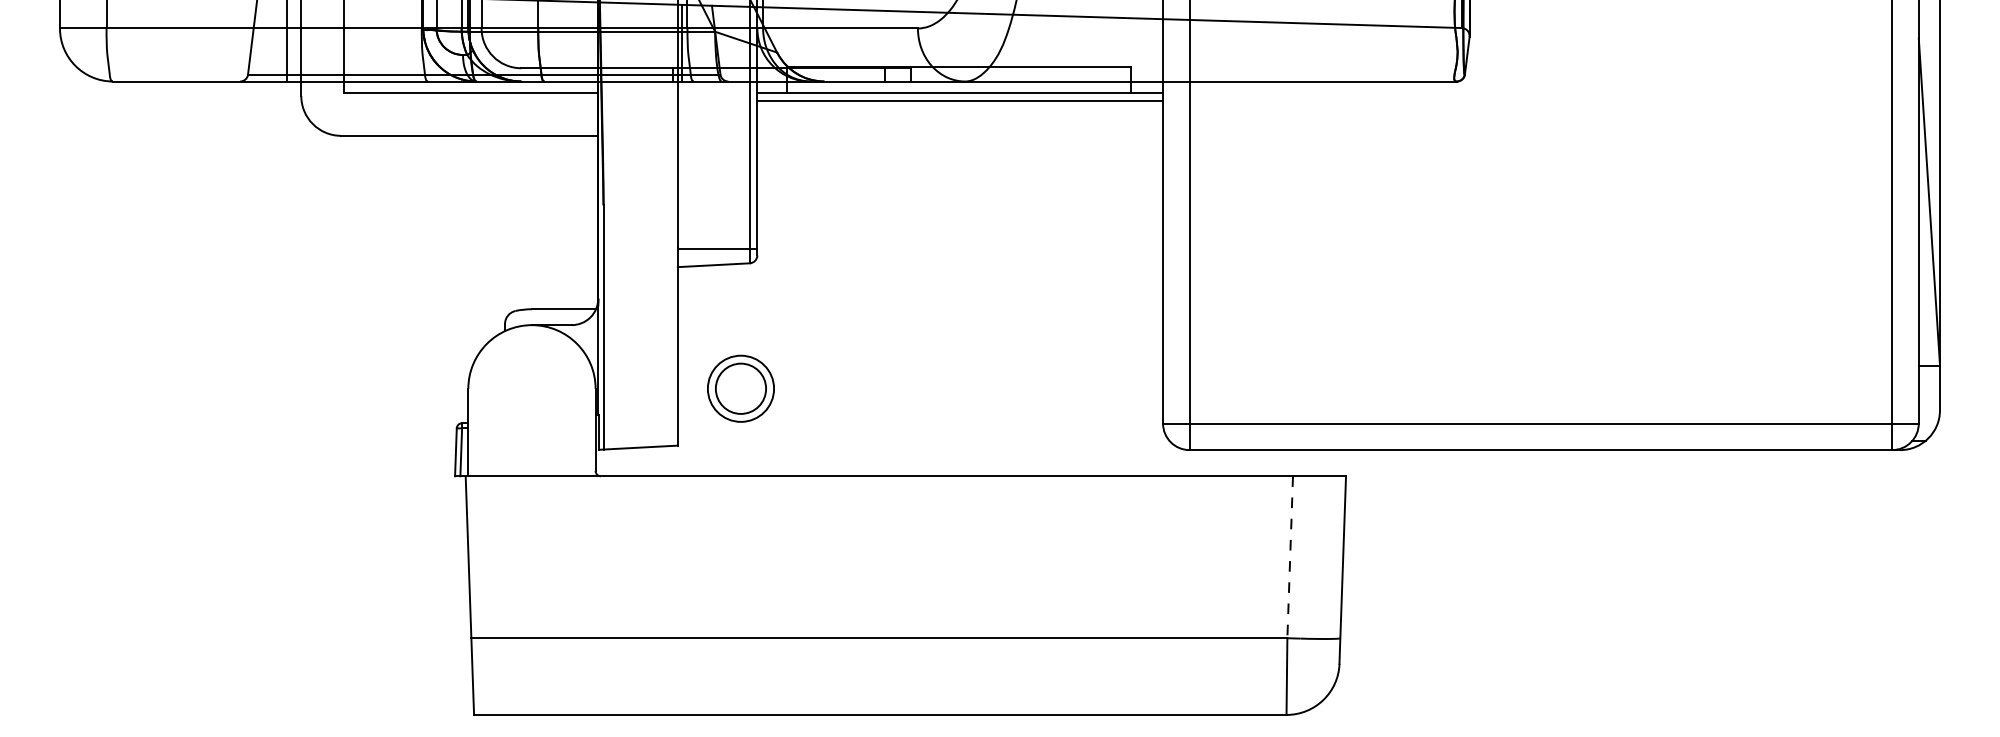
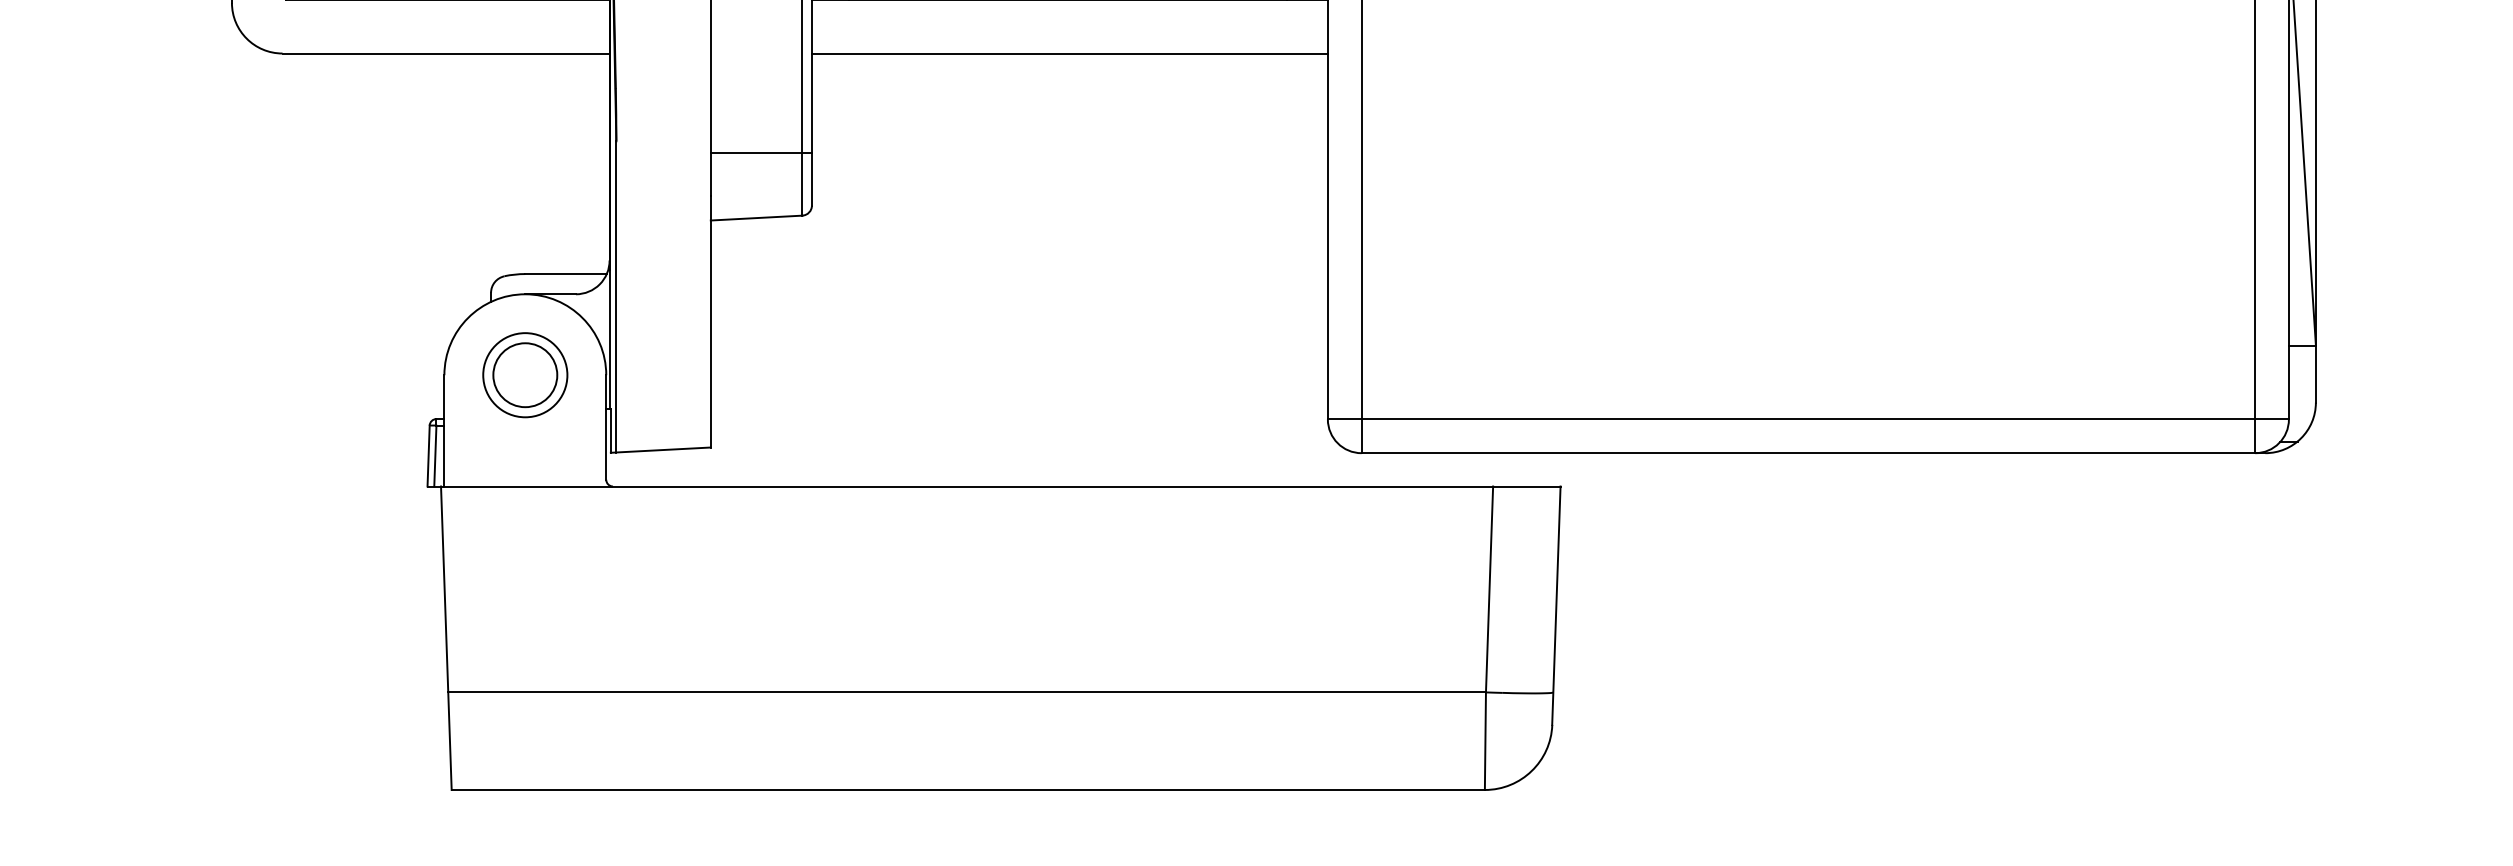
line: (960, 100) -> (1070, 53), moved
line: (717, 249) -> (761, 153), moved
part: (740, 388) -> (524, 374), moved
line: (1290, 557) -> (1489, 589), dashed -> solid

